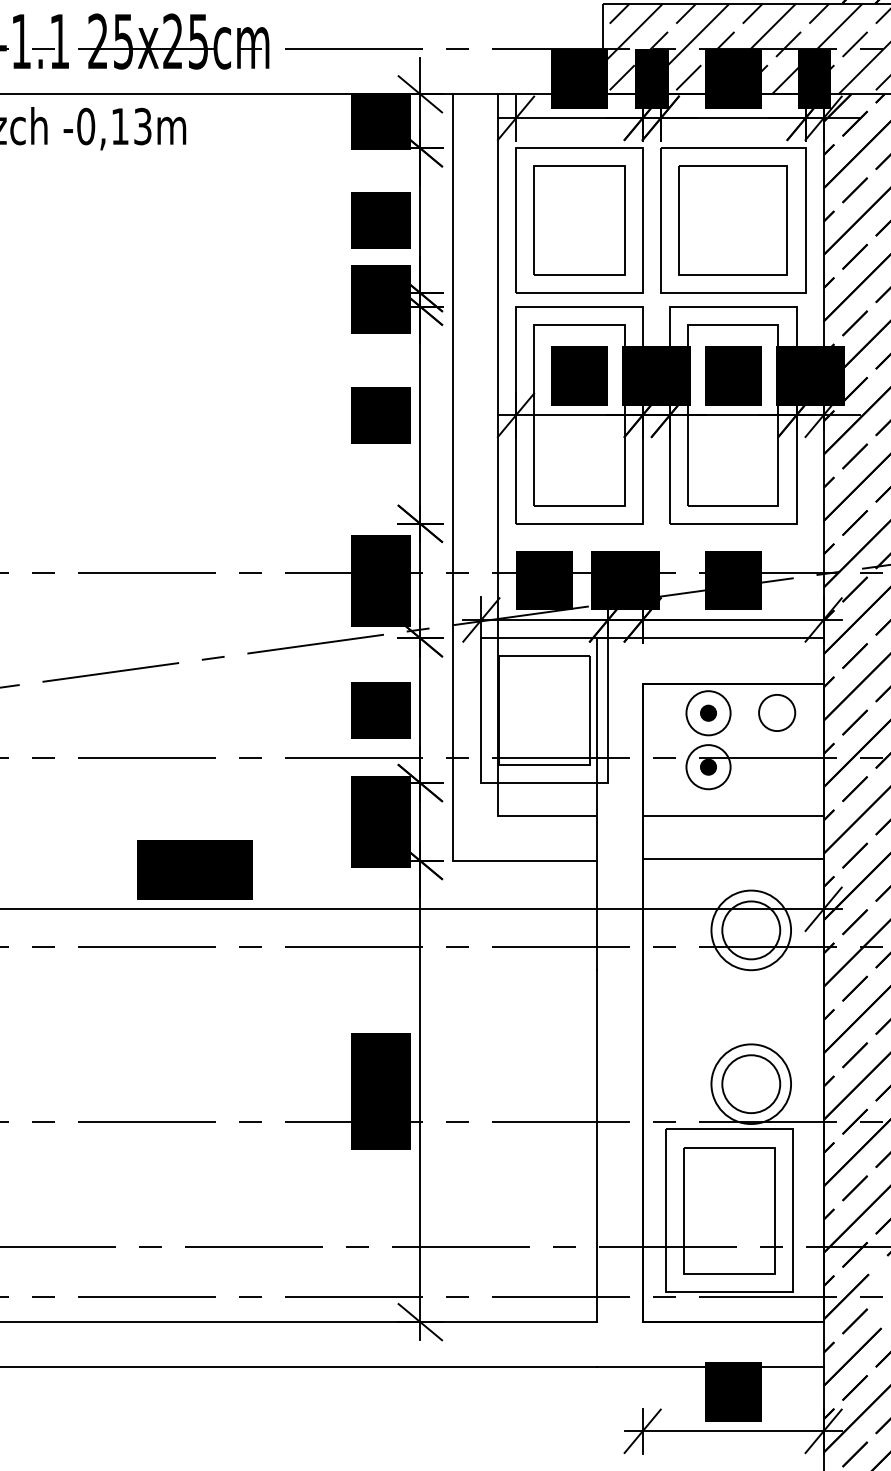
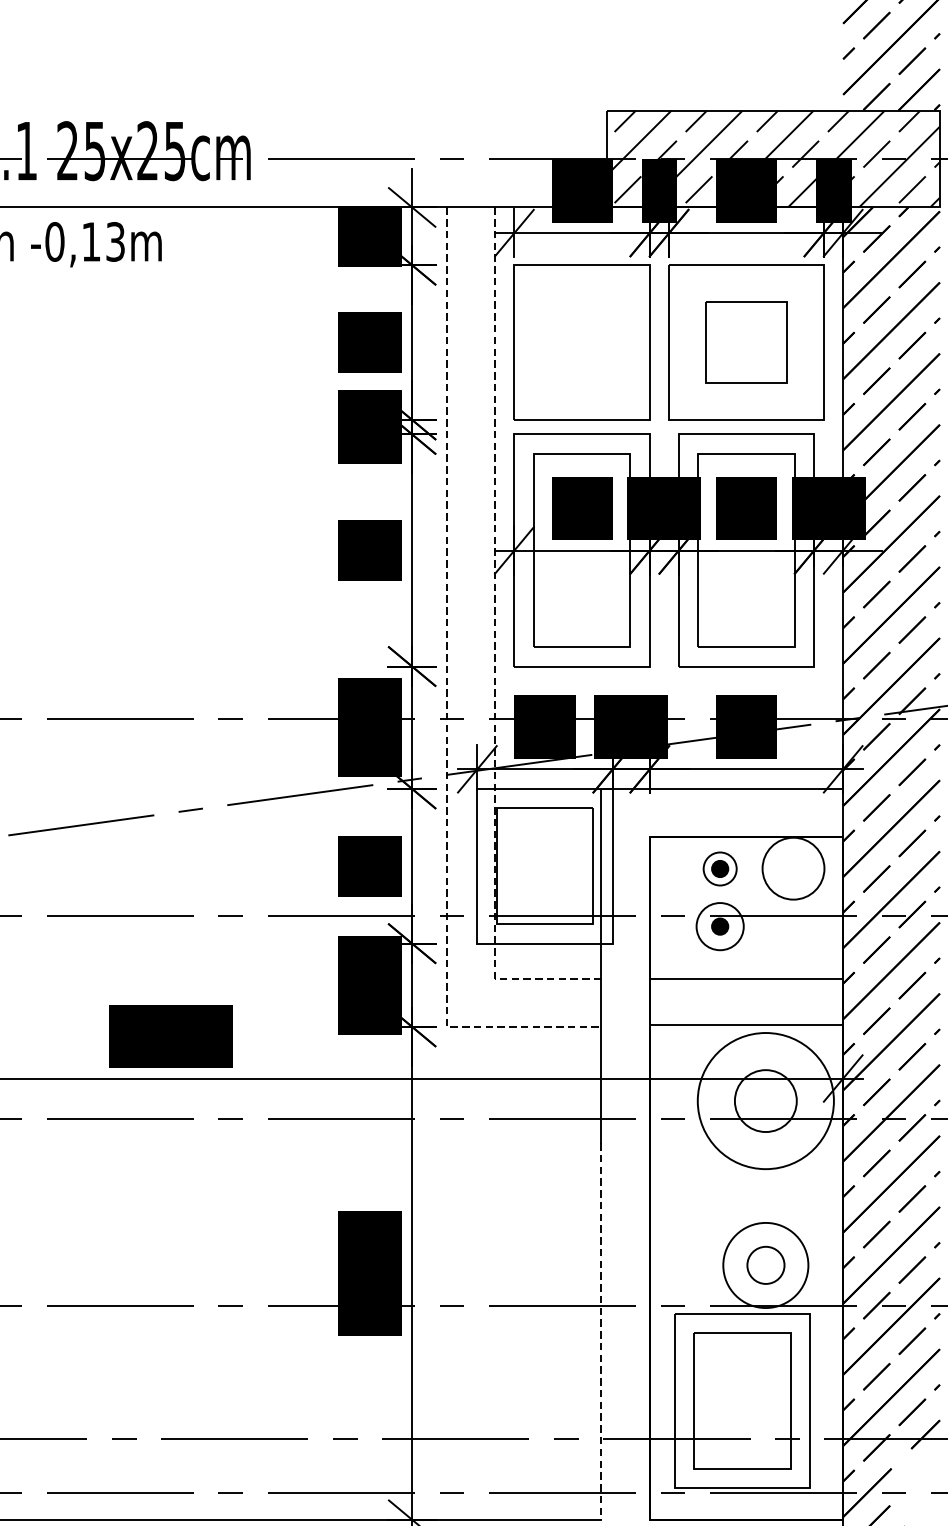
part: (579, 220) -> (582, 342), removed
part: (732, 220) -> (745, 342), size x0.7
line: (497, 504) -> (494, 645), solid -> dashed
line: (452, 551) -> (446, 696), solid -> dashed
circle: (777, 712) -> (793, 868), size x1.6
circle: (708, 713) -> (720, 869), size x0.7
circle: (751, 930) -> (766, 1101), size x1.6
circle: (751, 1083) -> (766, 1264), size x0.6
line: (597, 1146) -> (601, 1332), solid -> dashed

